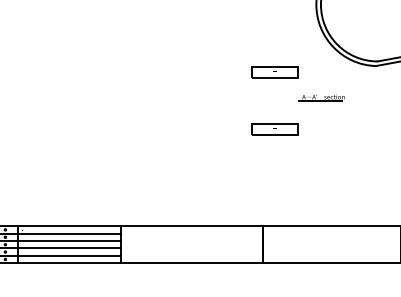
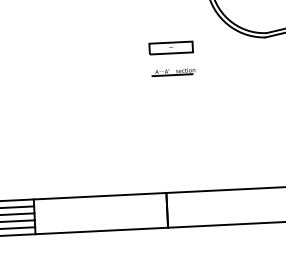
part: (321, 97) -> (173, 71), moved
part: (274, 129) -> (173, 101), removed

